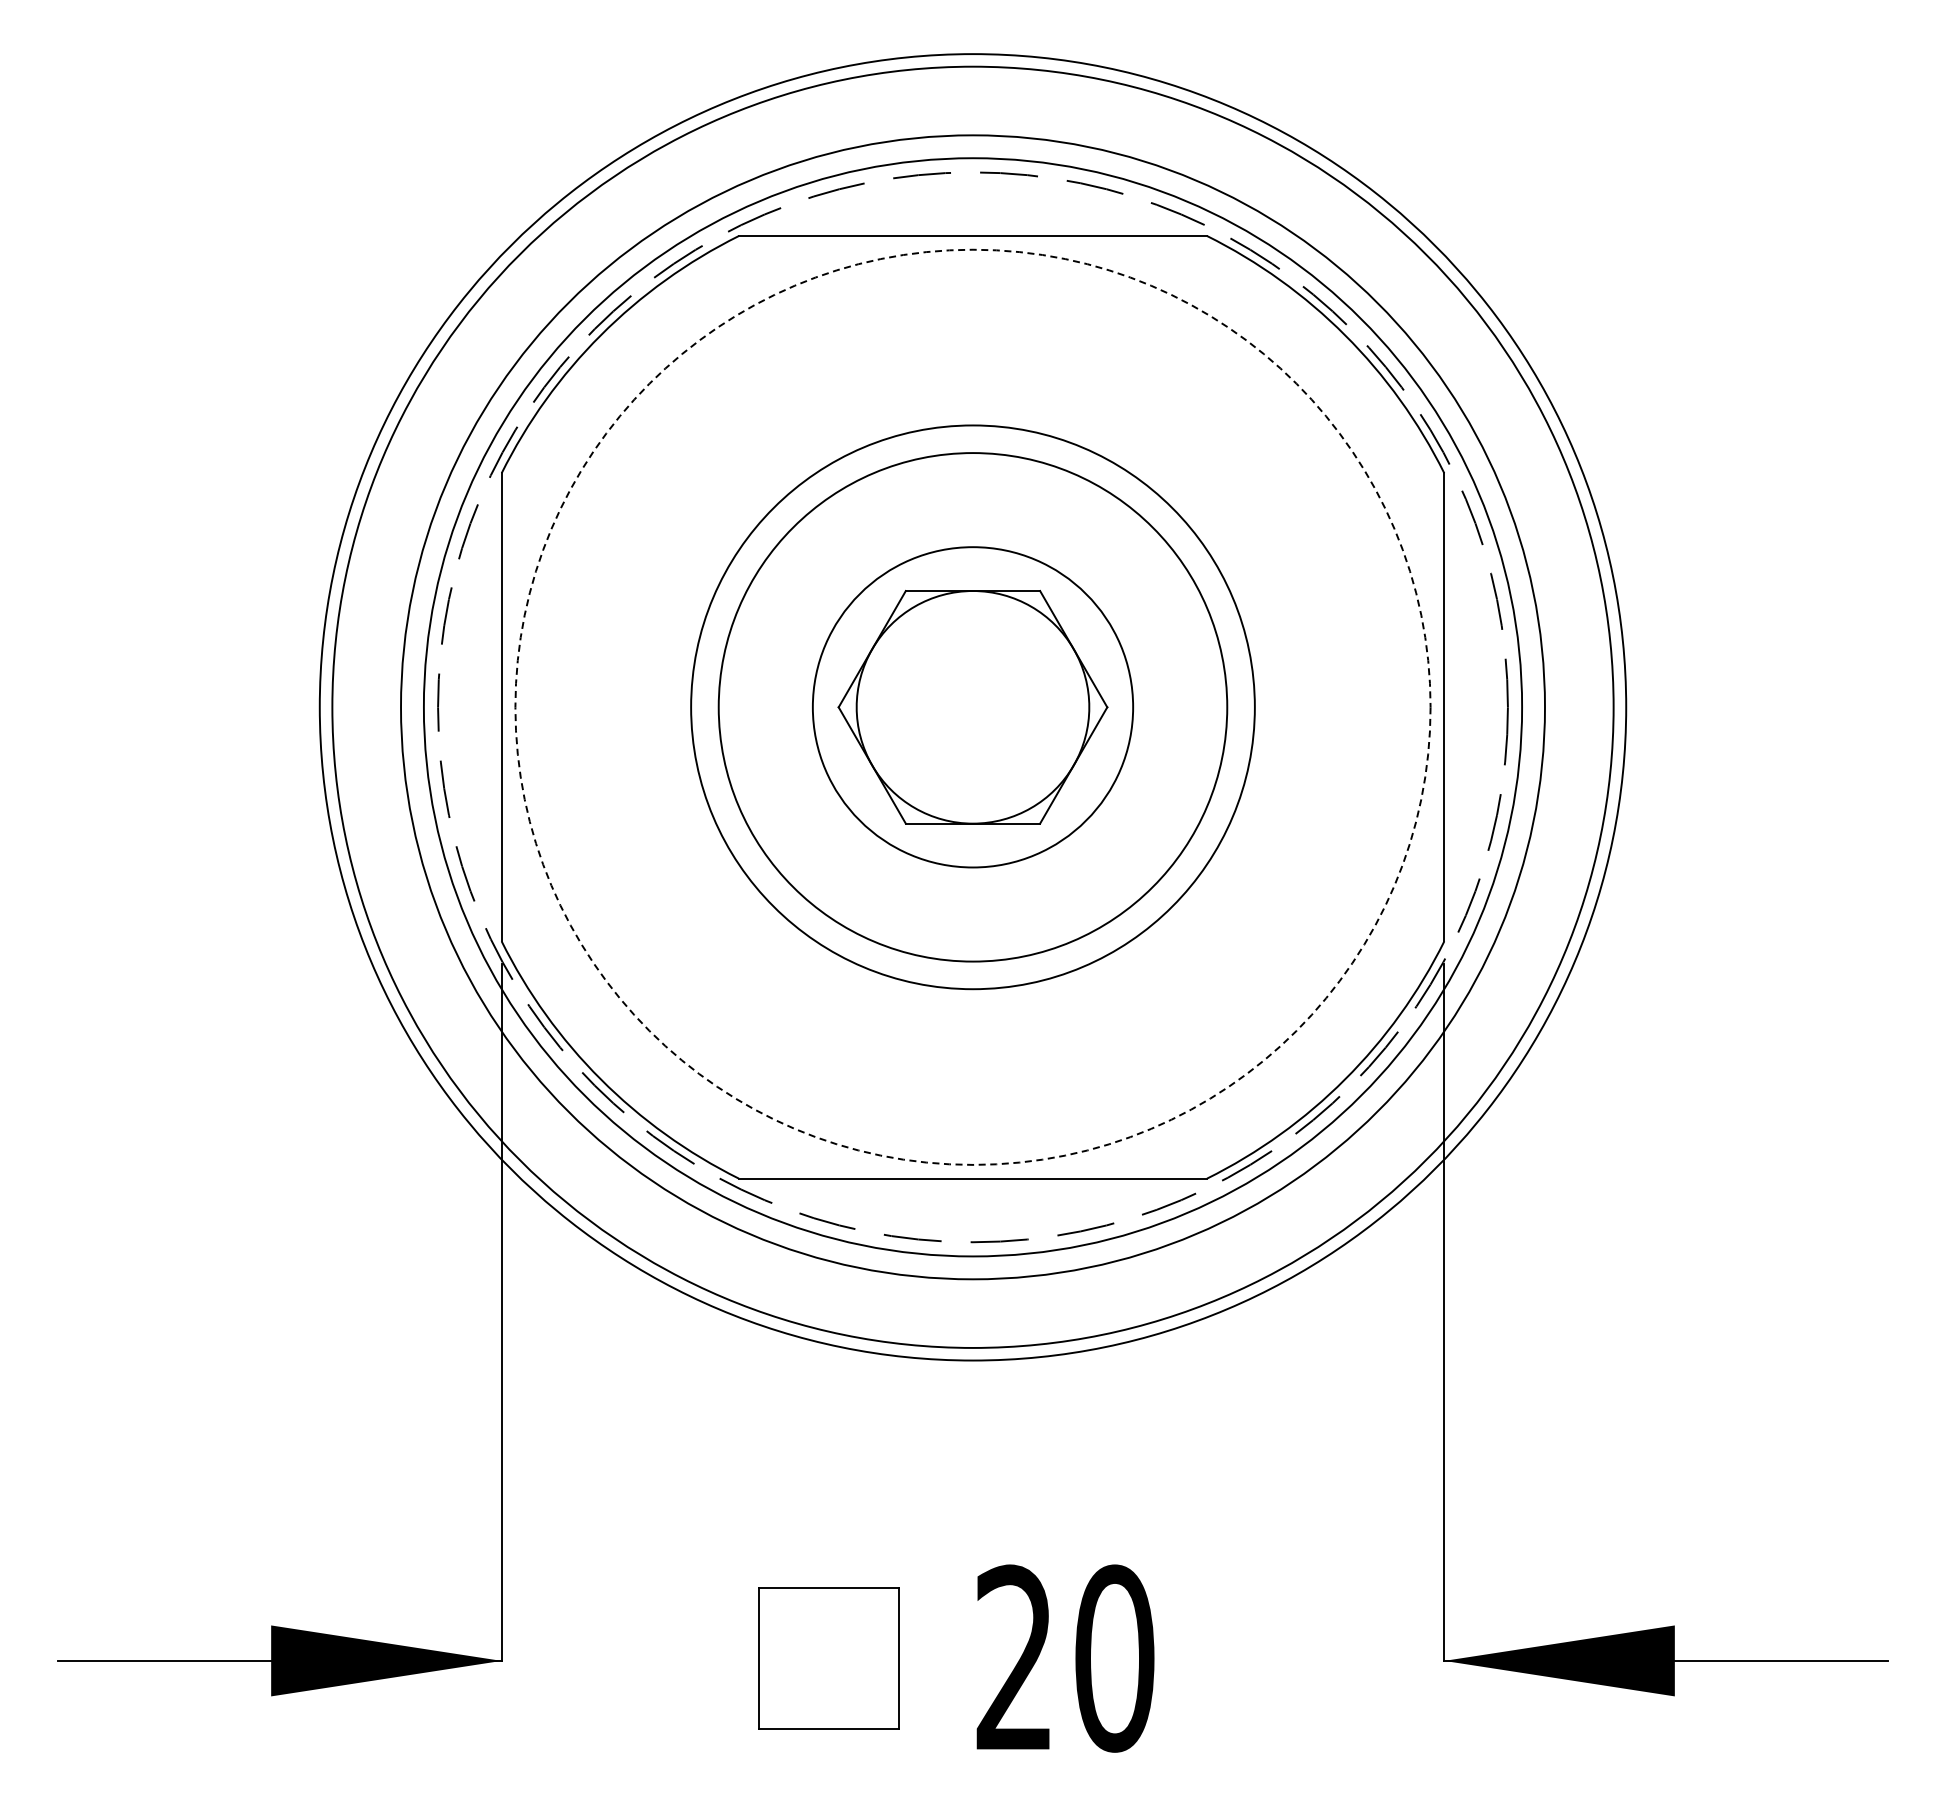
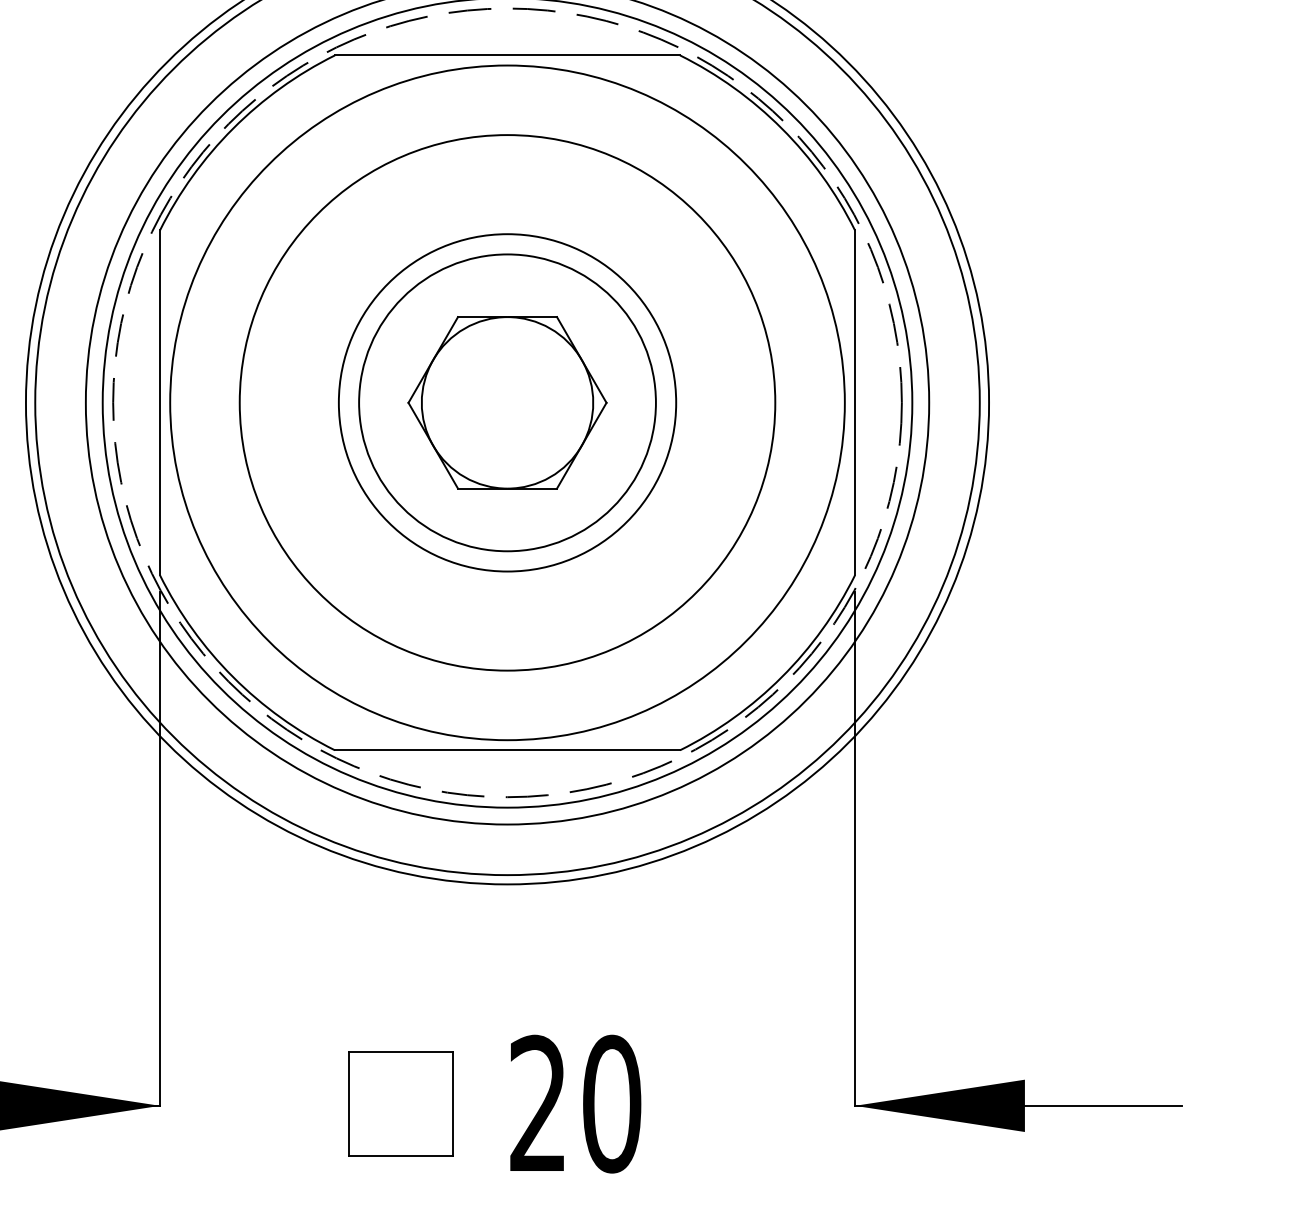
circle: (972, 706) -> (507, 402), dashed -> solid
circle: (972, 706) -> (507, 402), size x0.71
circle: (972, 707) -> (507, 402), size x1.43
circle: (972, 707) -> (507, 402), size x1.43

